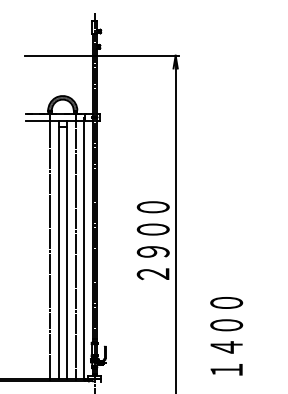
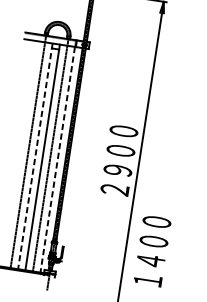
line: (58, 250) -> (35, 156), solid -> dashed
line: (84, 250) -> (58, 159), solid -> dashed
text: (226, 336) -> (152, 251), moved

